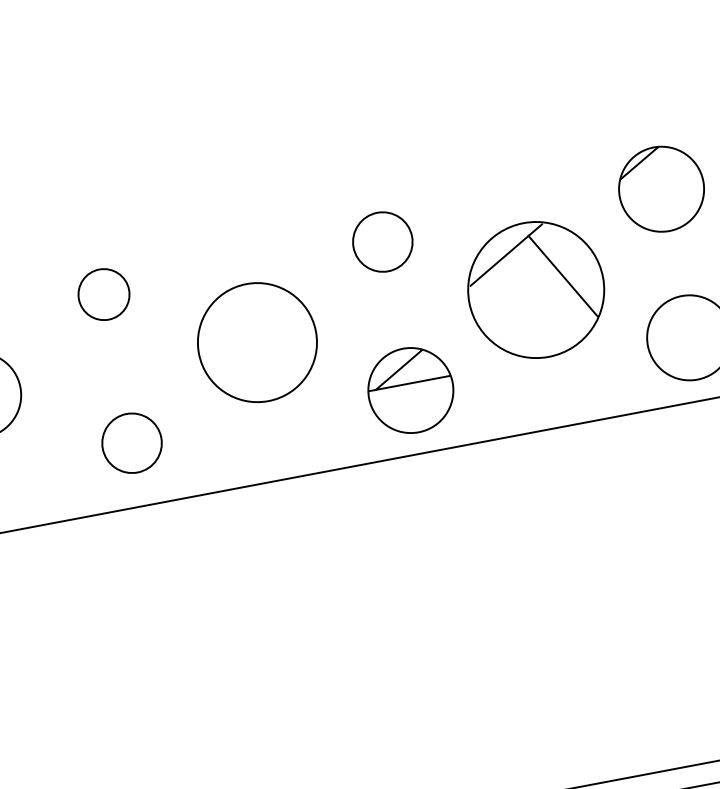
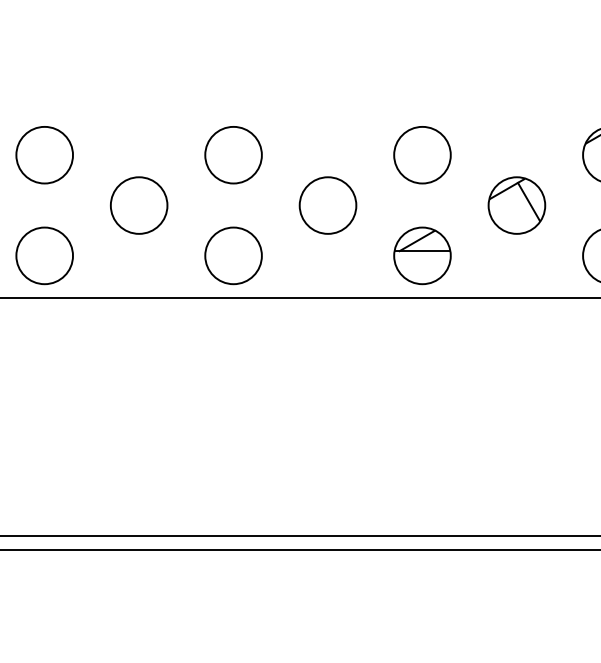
circle: (382, 242) -> (422, 155), size x1.43
part: (535, 289) -> (516, 205), size x0.62
circle: (103, 293) -> (233, 154), size x1.67
circle: (256, 342) -> (327, 205), size x0.71
circle: (131, 442) -> (233, 255), size x1.43

